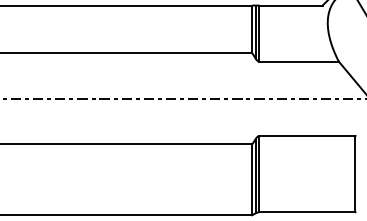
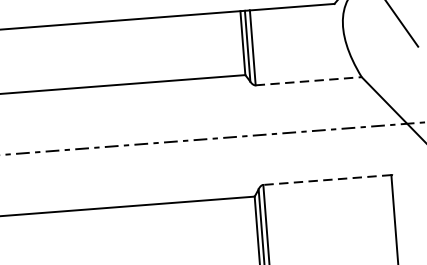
line: (299, 61) -> (309, 81), solid -> dashed
line: (307, 136) -> (327, 180), solid -> dashed

